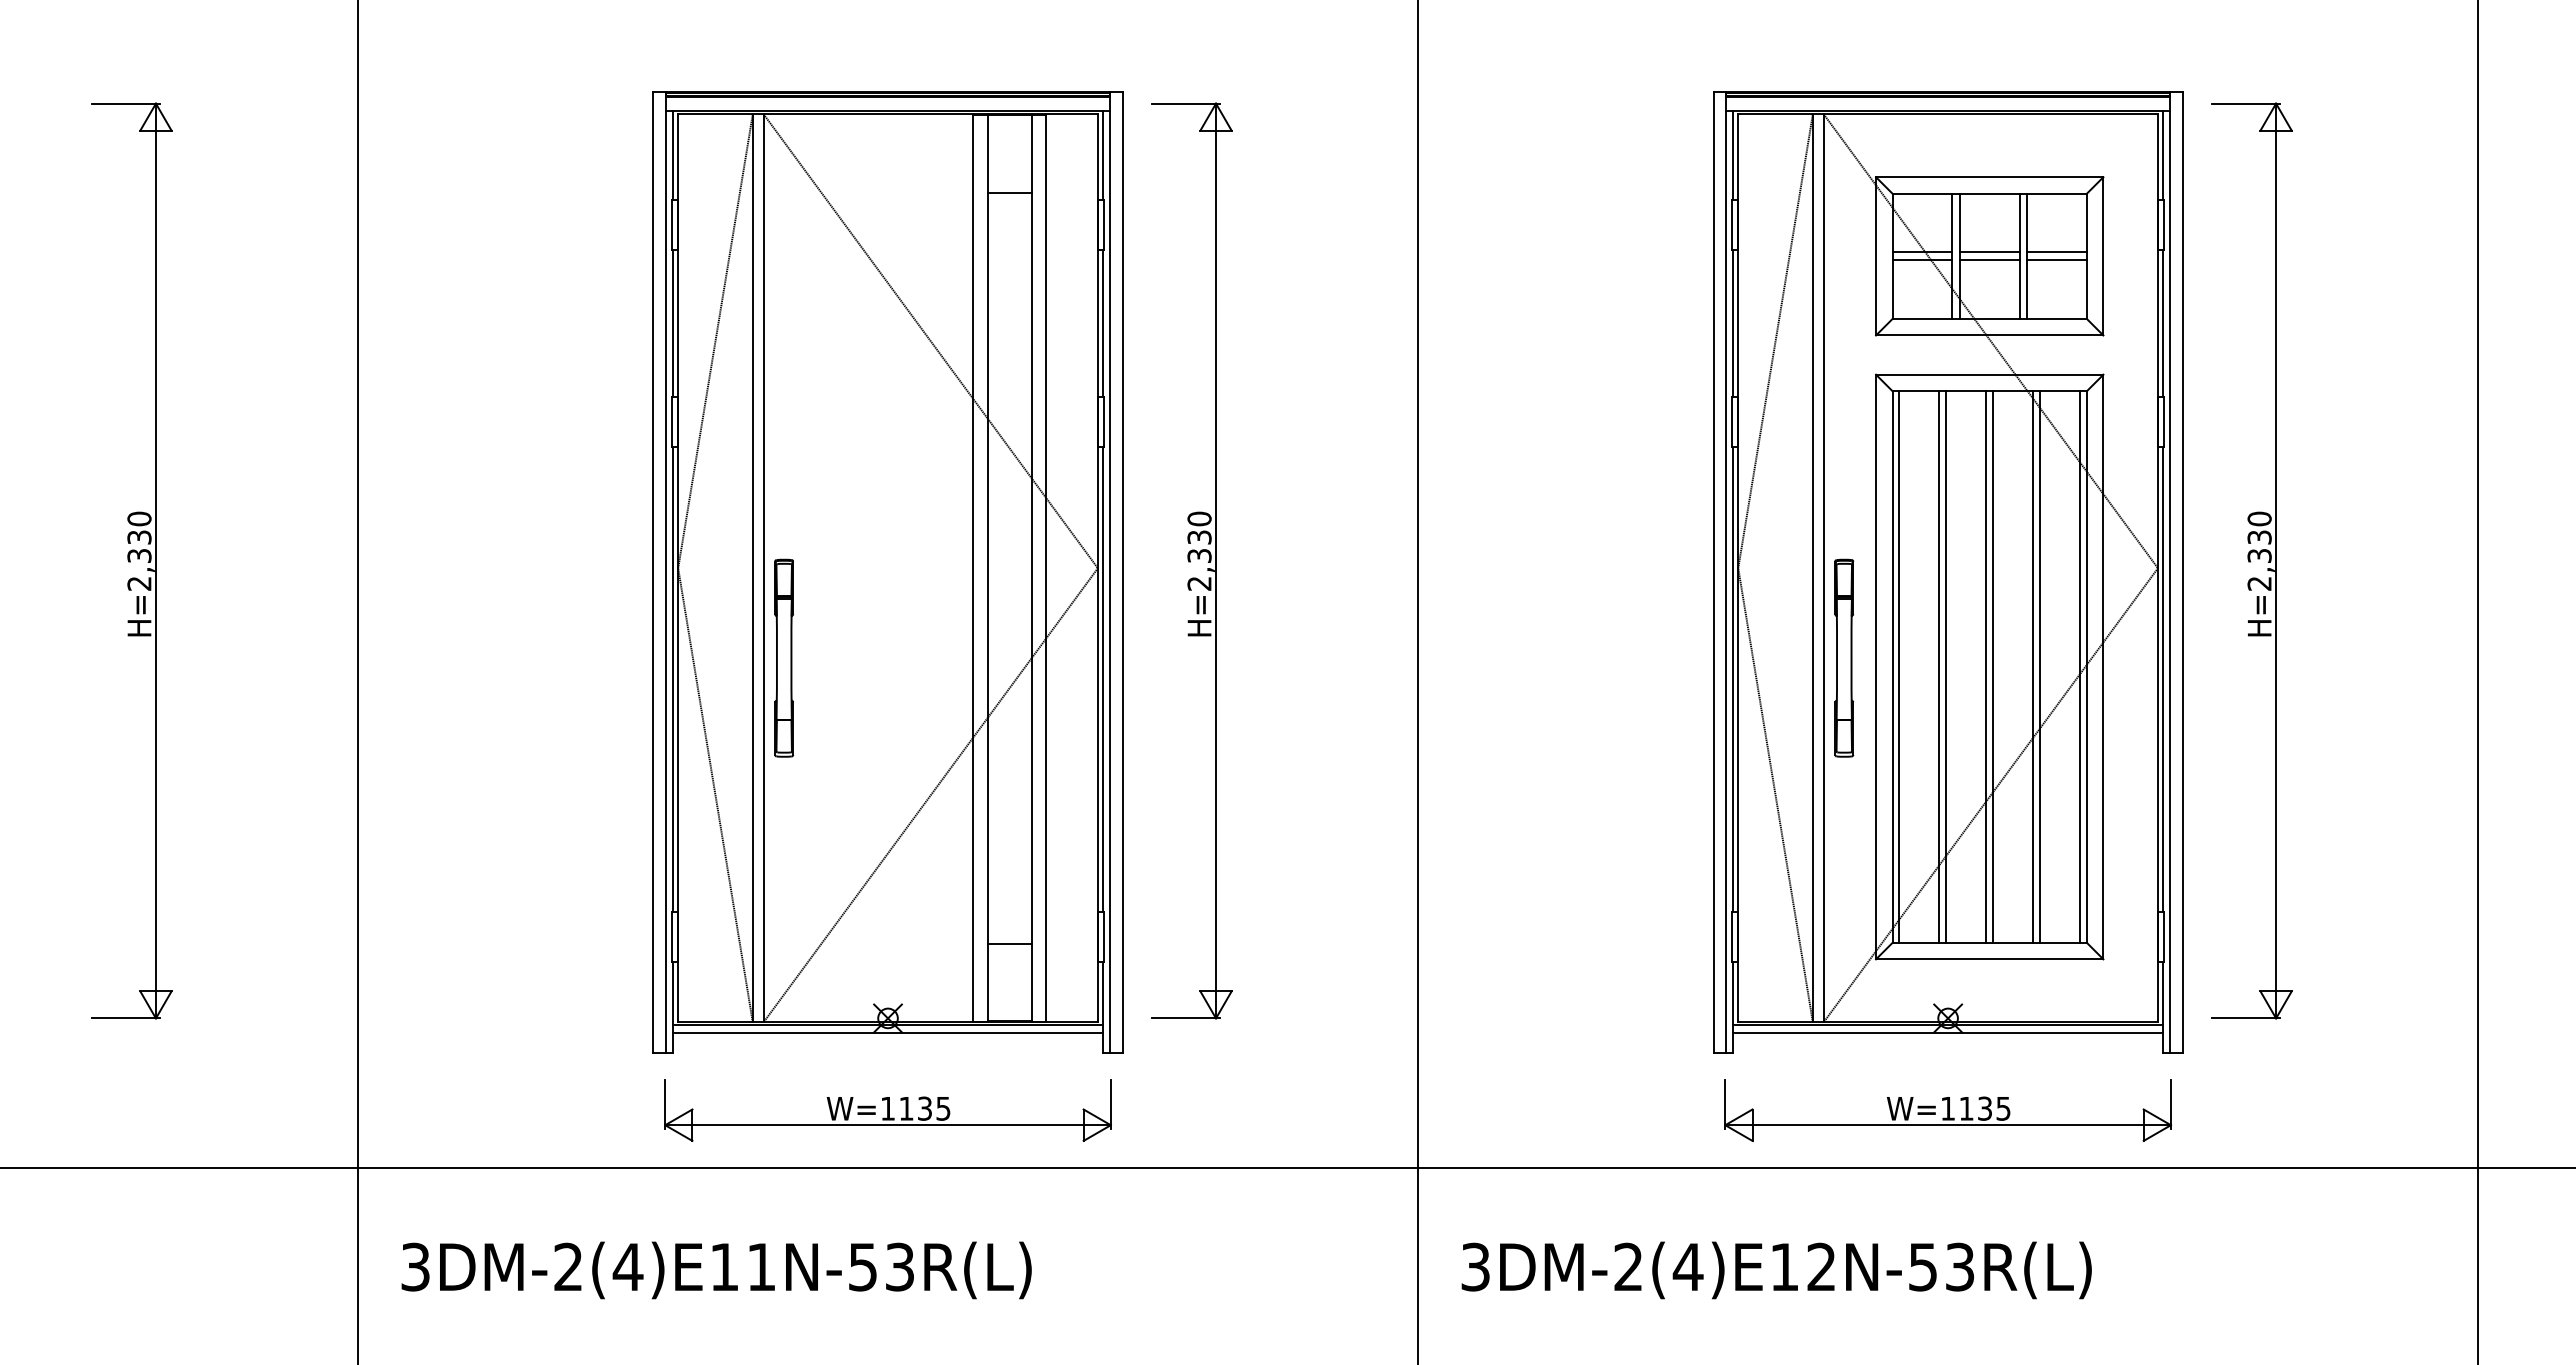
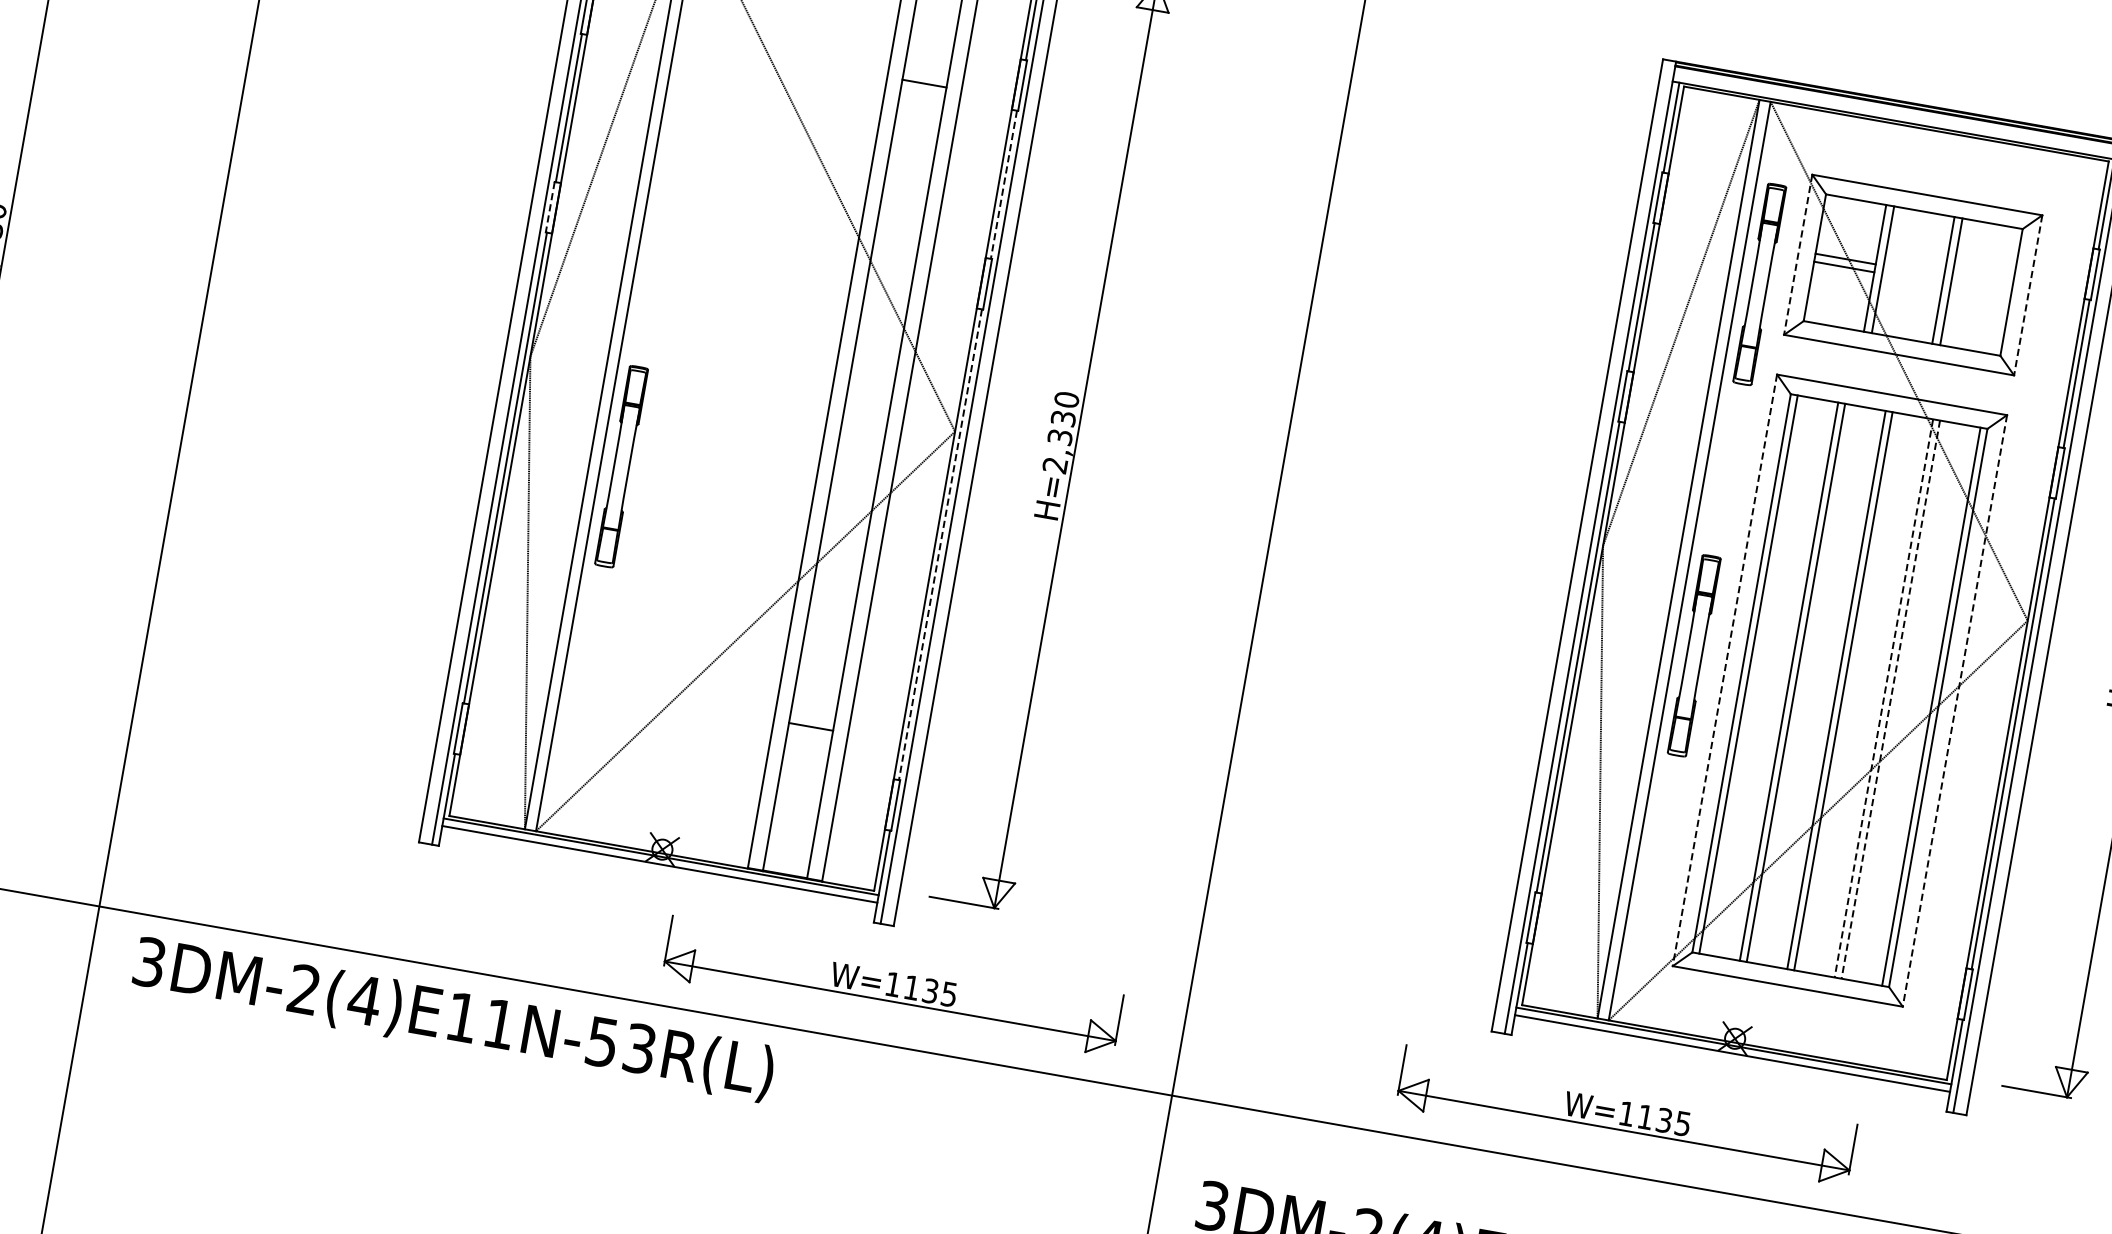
line: (1009, 192) -> (924, 83), moved
line: (1989, 252) -> (1913, 271), removed
line: (2056, 252) -> (1981, 283), removed
line: (1876, 256) -> (1798, 255), solid -> dashed
line: (2103, 256) -> (2028, 295), solid -> dashed
line: (1989, 260) -> (1912, 279), removed
line: (2056, 260) -> (1980, 291), removed
part: (1844, 290) -> (1760, 283), added
line: (1103, 323) -> (1004, 184), solid -> dashed
line: (671, 421) -> (549, 207), solid -> dashed
line: (1876, 667) -> (1725, 670), solid -> dashed
line: (2033, 667) -> (1884, 698), solid -> dashed
line: (2040, 667) -> (1891, 700), solid -> dashed
line: (2103, 667) -> (1954, 711), solid -> dashed
line: (1103, 679) -> (940, 545), solid -> dashed
line: (1009, 943) -> (810, 726), moved
part: (887, 1110) -> (892, 986), moved
part: (1947, 1110) -> (1625, 1115), moved
text: (716, 1270) -> (453, 1019), moved

